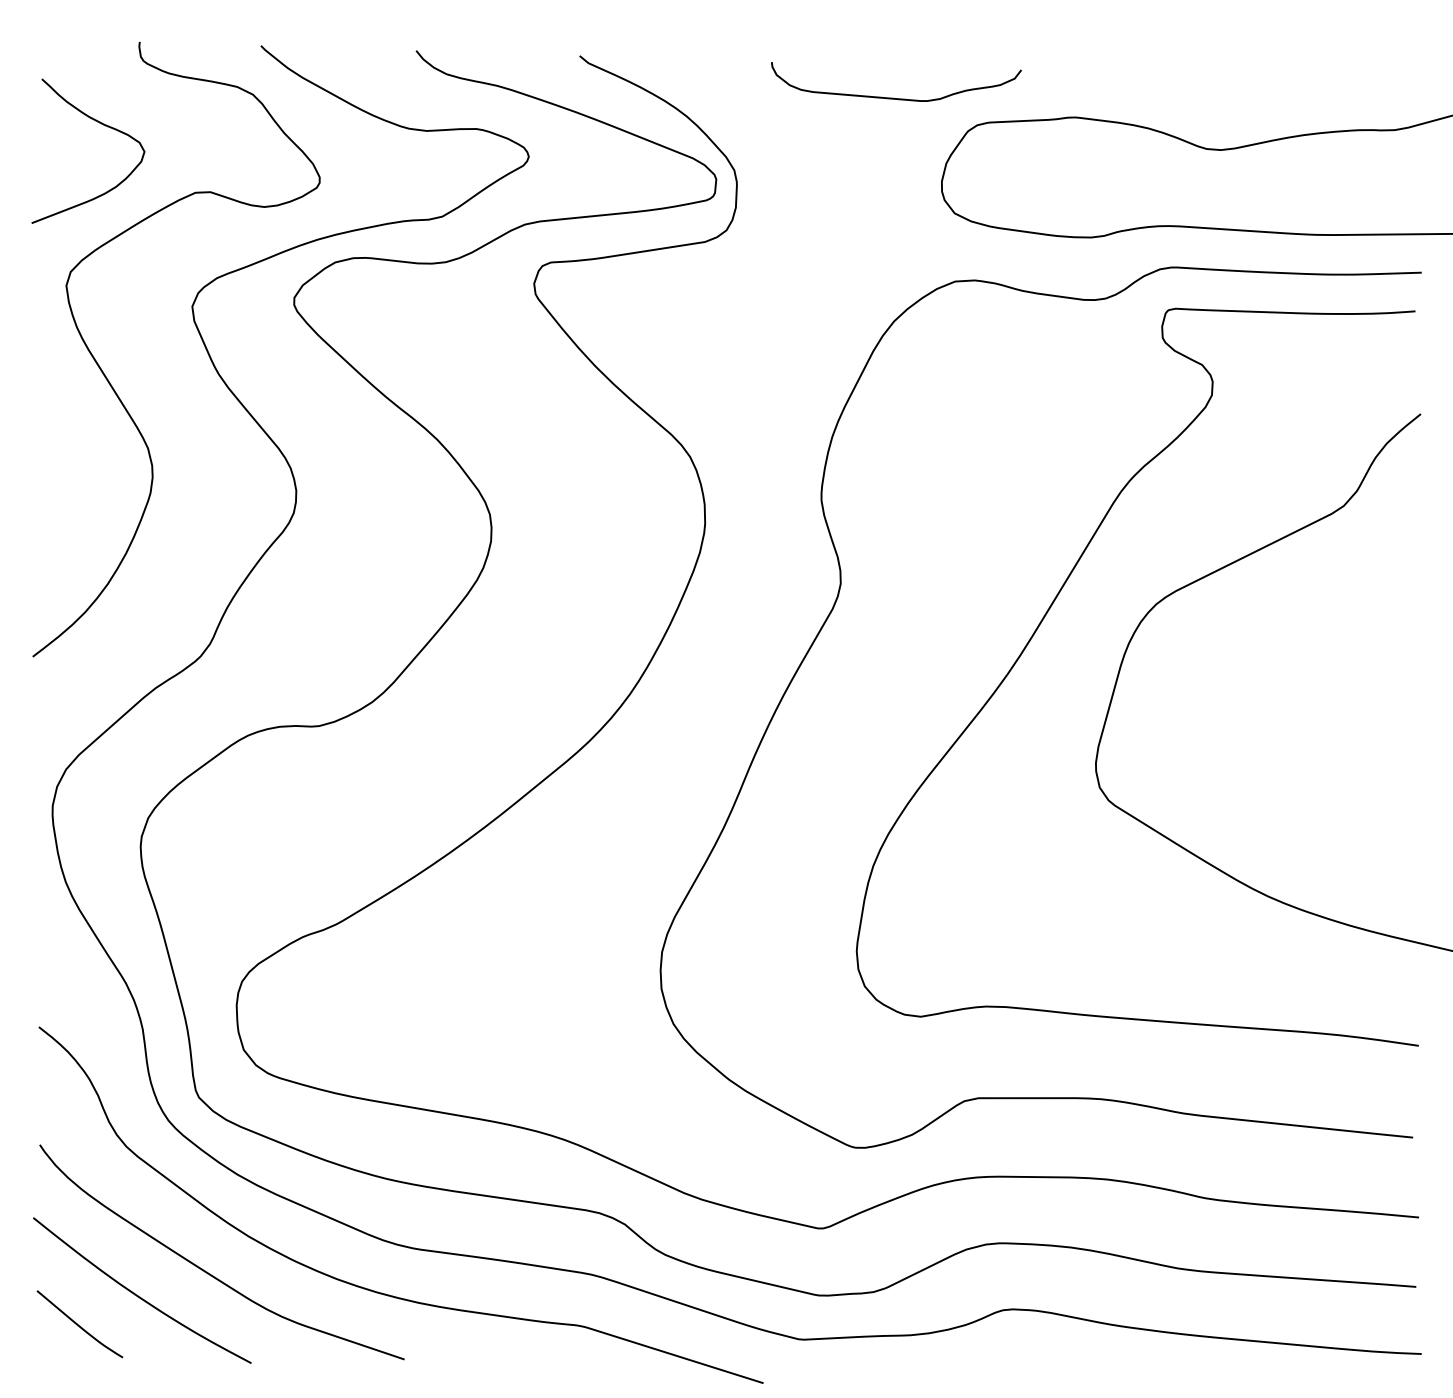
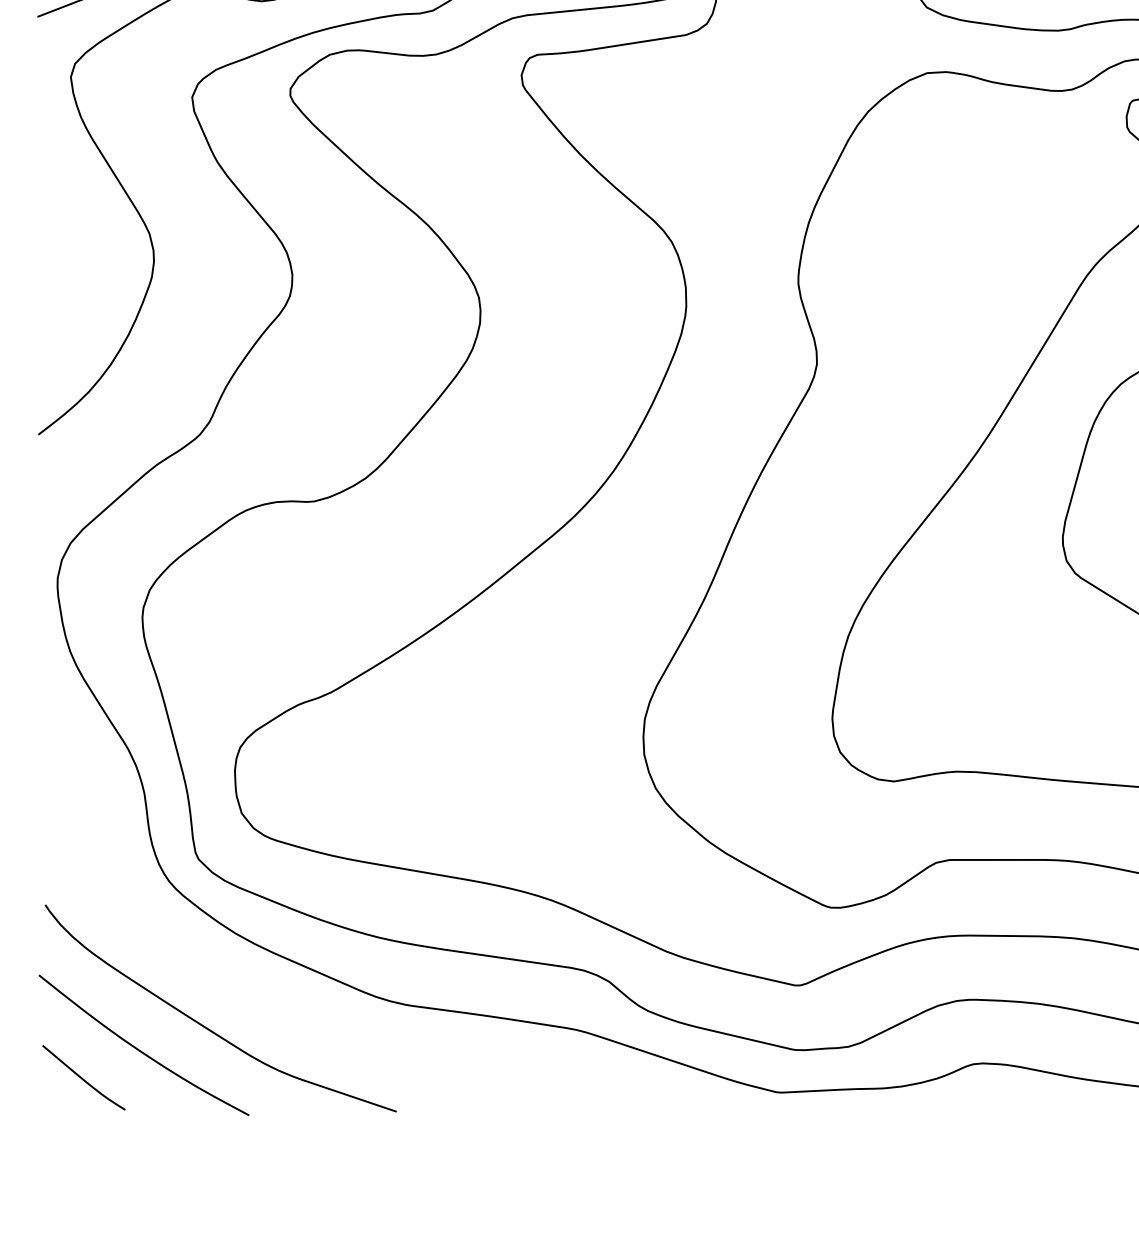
curve: (378, 1291) -> (371, 1046), removed

